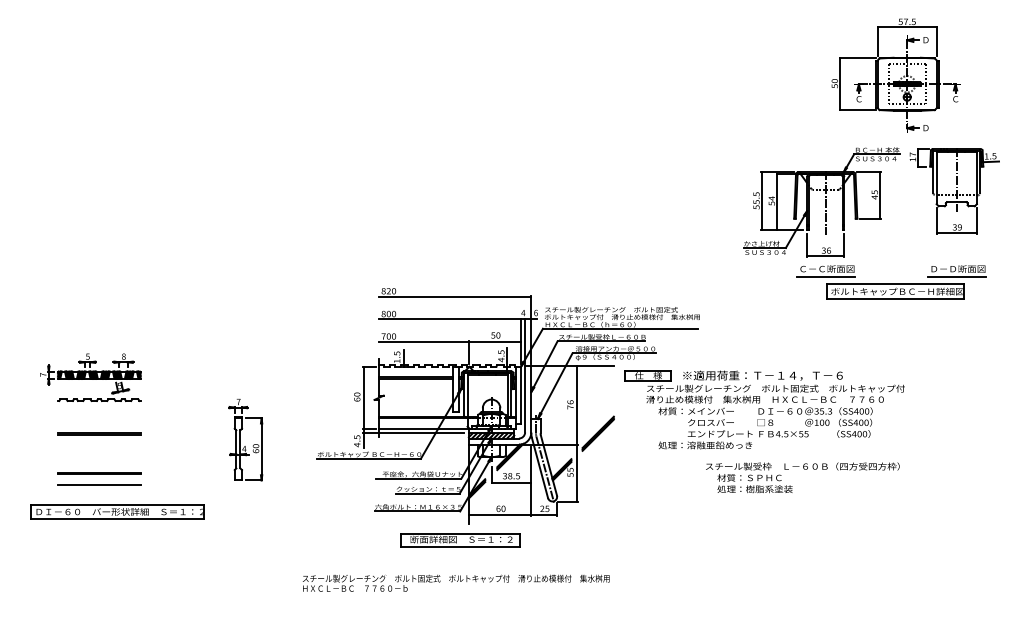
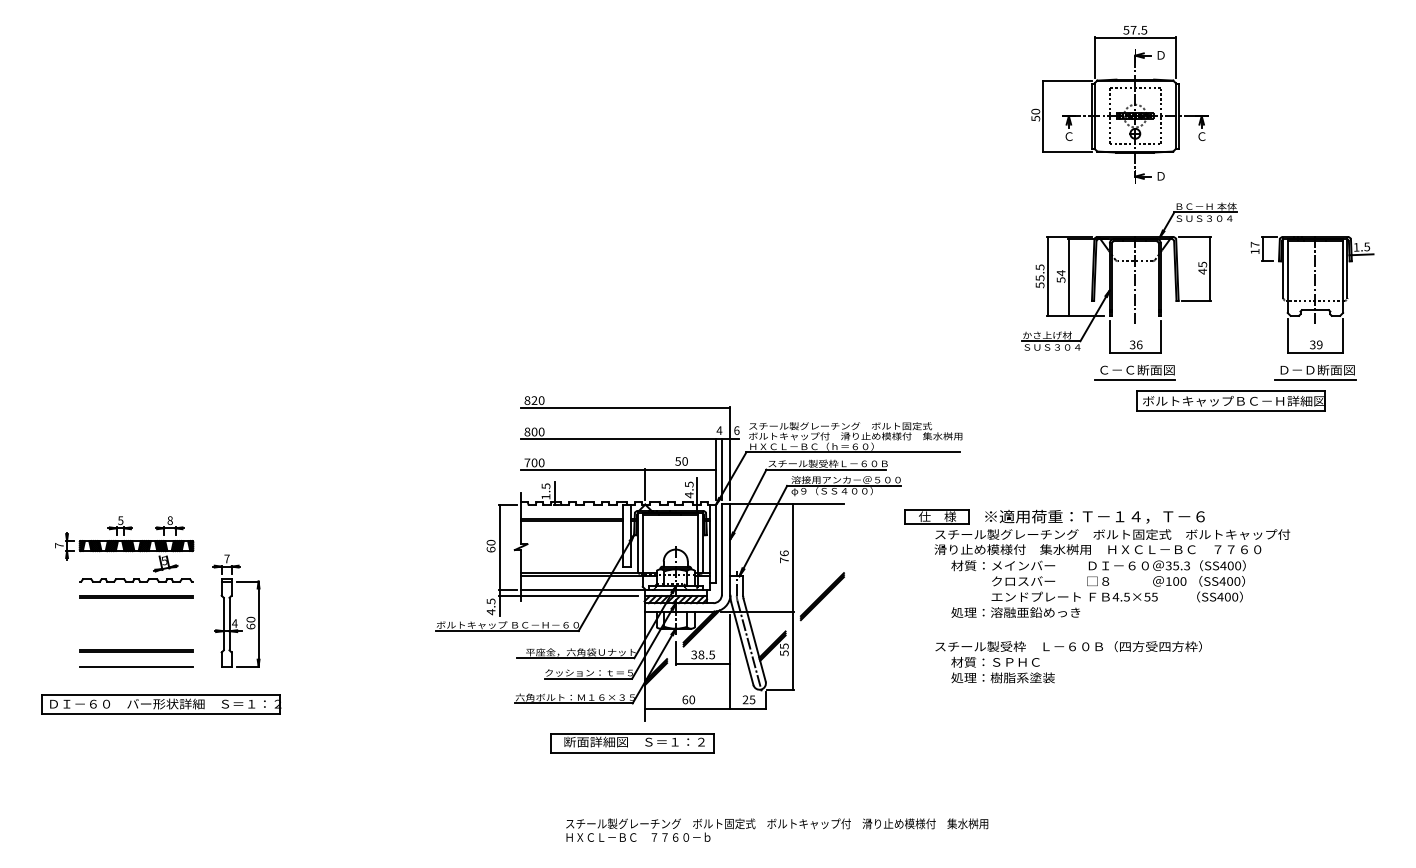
part: (895, 75) -> (1119, 104), moved
part: (954, 190) -> (1312, 294), moved
part: (90, 377) -> (124, 549), moved
part: (764, 409) -> (1097, 563), moved
part: (245, 439) -> (236, 610), moved
text: (802, 478) -> (1068, 662), moved
text: (456, 582) -> (777, 829), moved

